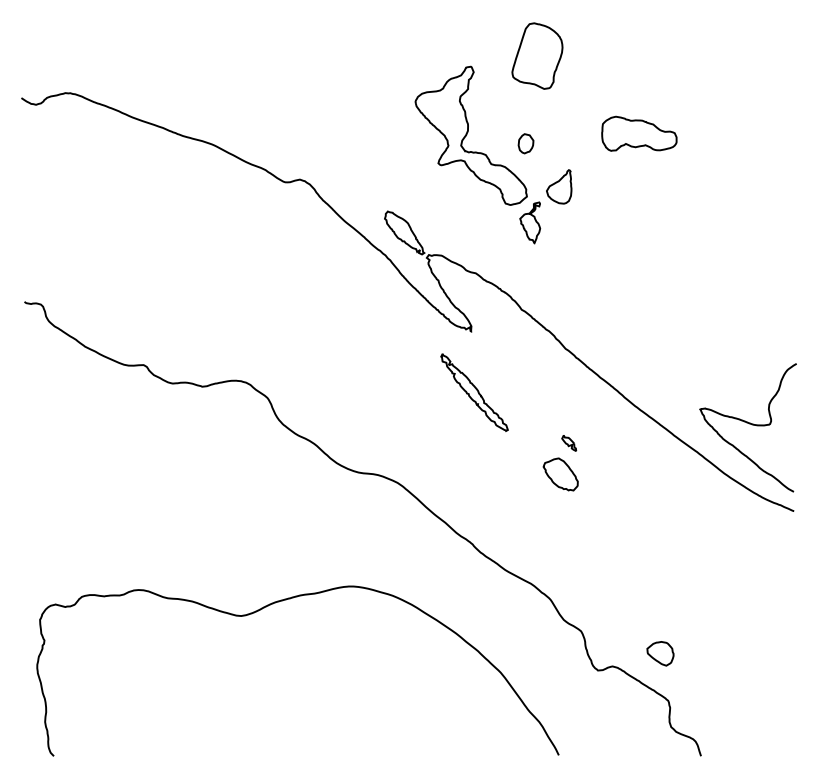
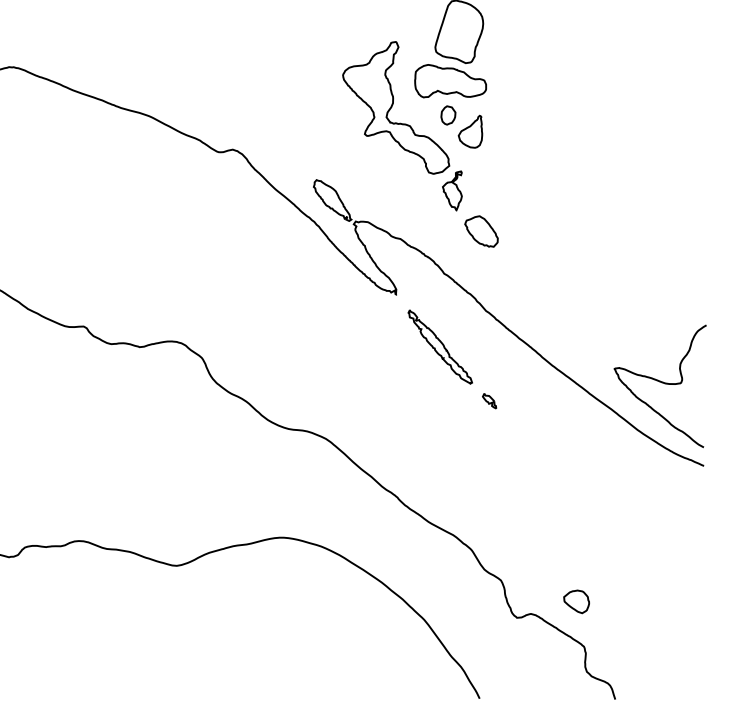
part: (639, 133) -> (450, 80), moved
part: (559, 186) -> (470, 131), moved
part: (474, 392) -> (440, 346), moved
part: (560, 474) -> (481, 231), moved

